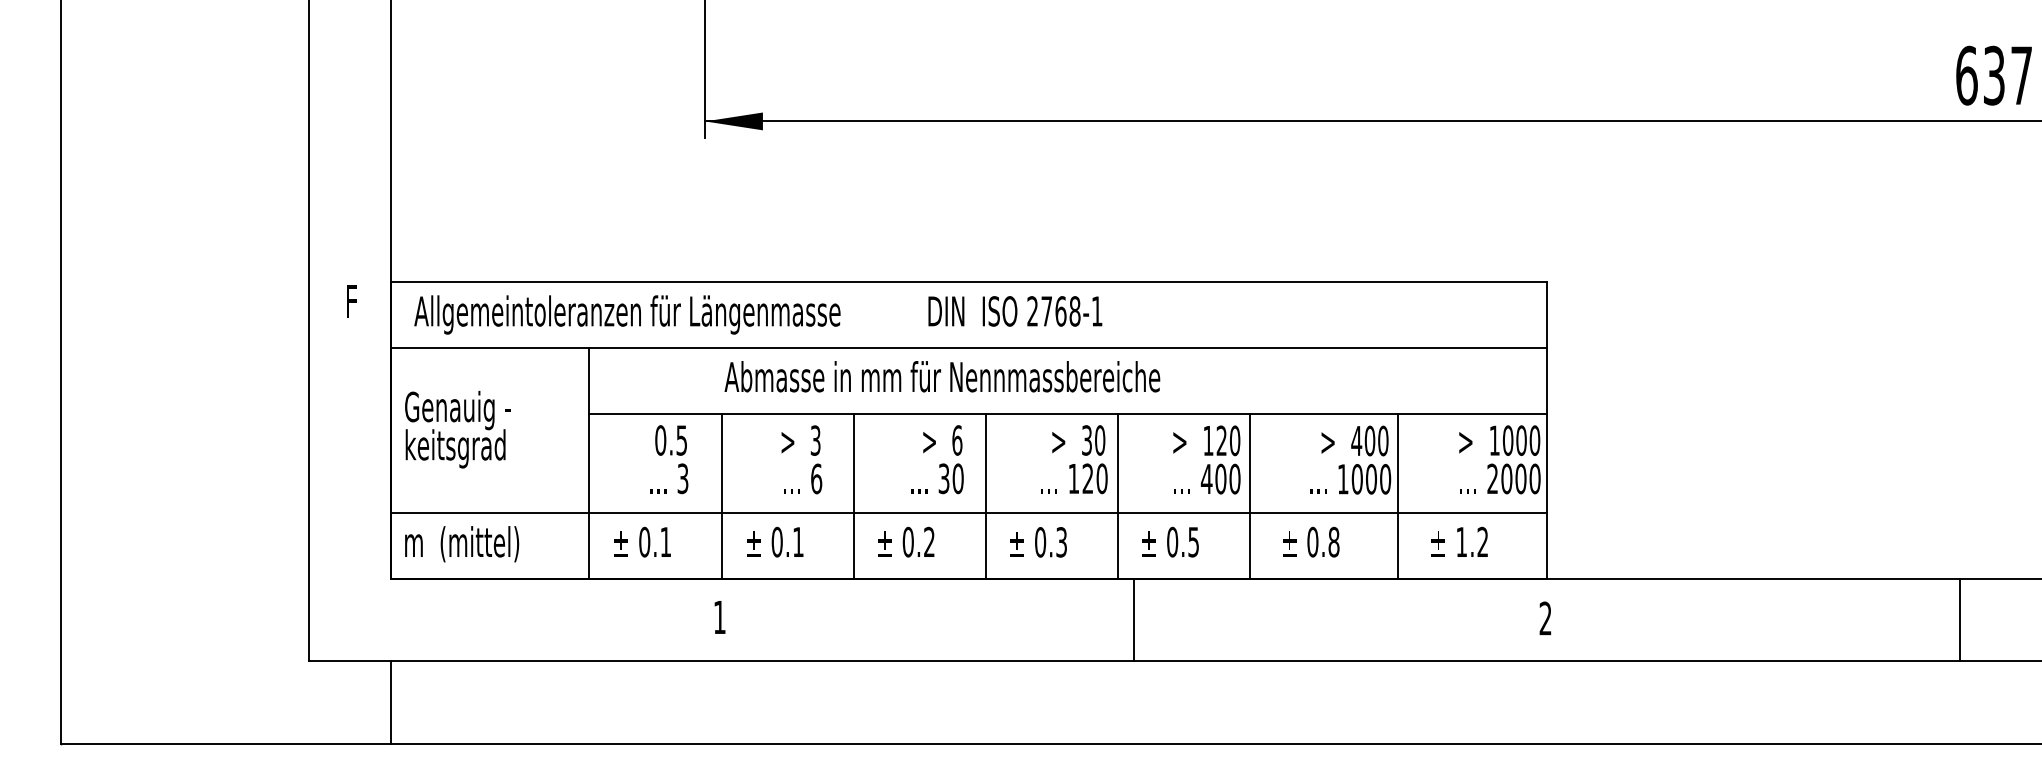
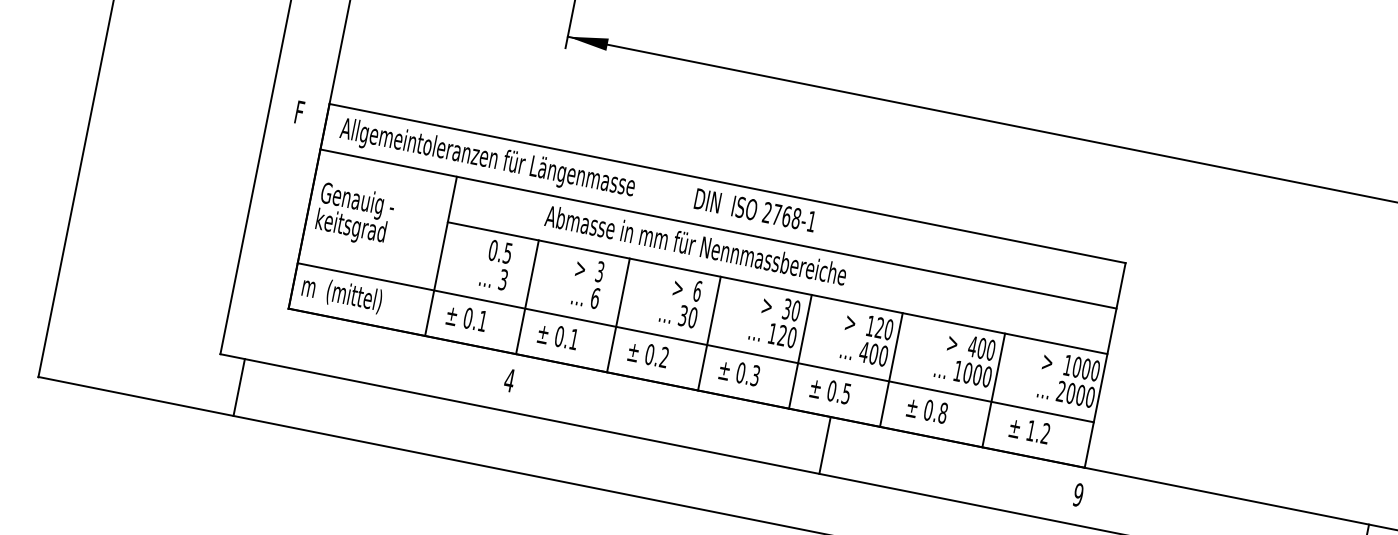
text: (719, 617) -> (509, 380), 1 -> 4
text: (1545, 618) -> (1078, 494), 2 -> 9
line: (1134, 619) -> (825, 445), moved
line: (391, 702) -> (239, 387), moved

